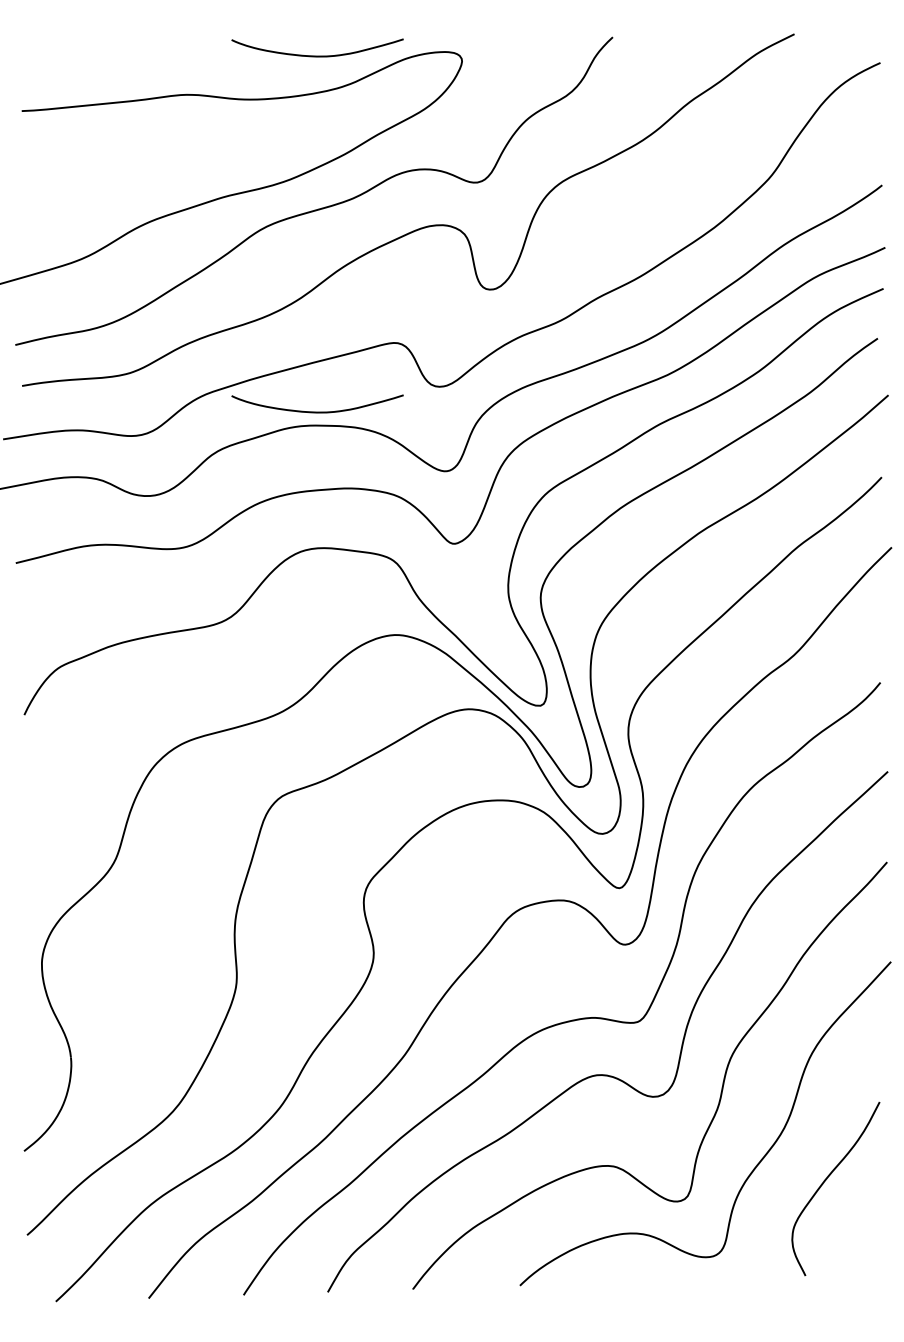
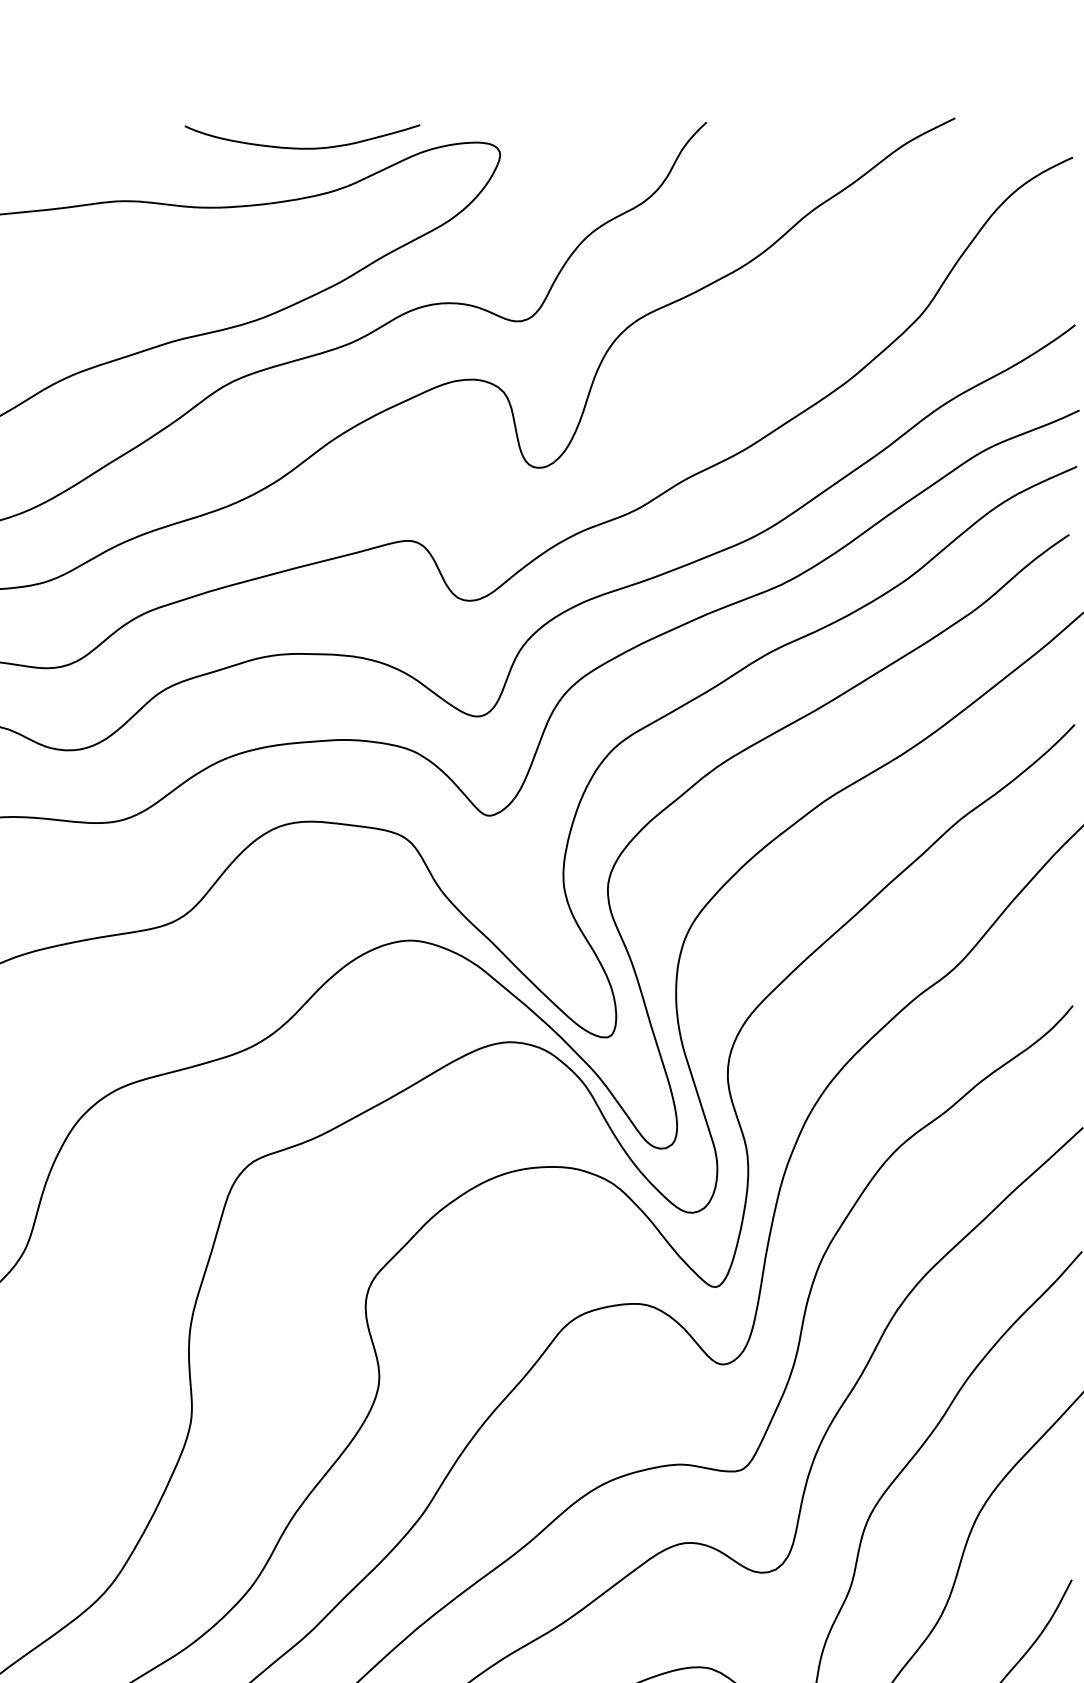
curve: (317, 411) -> (302, 634), removed

